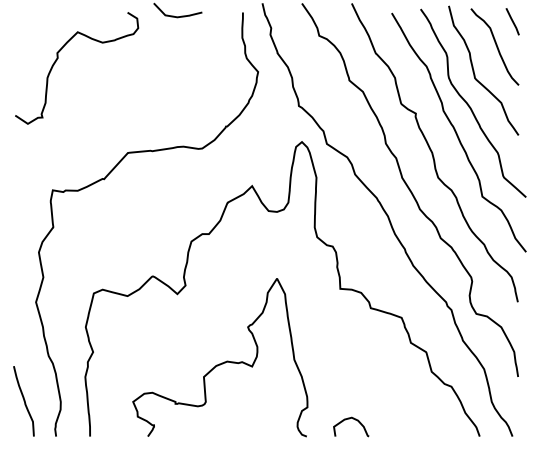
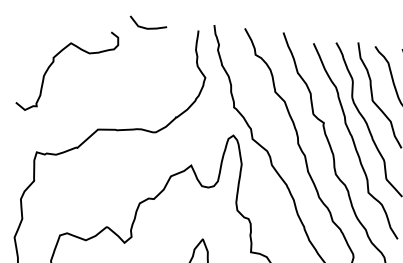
curve: (58, 58) -> (54, 62), moved

